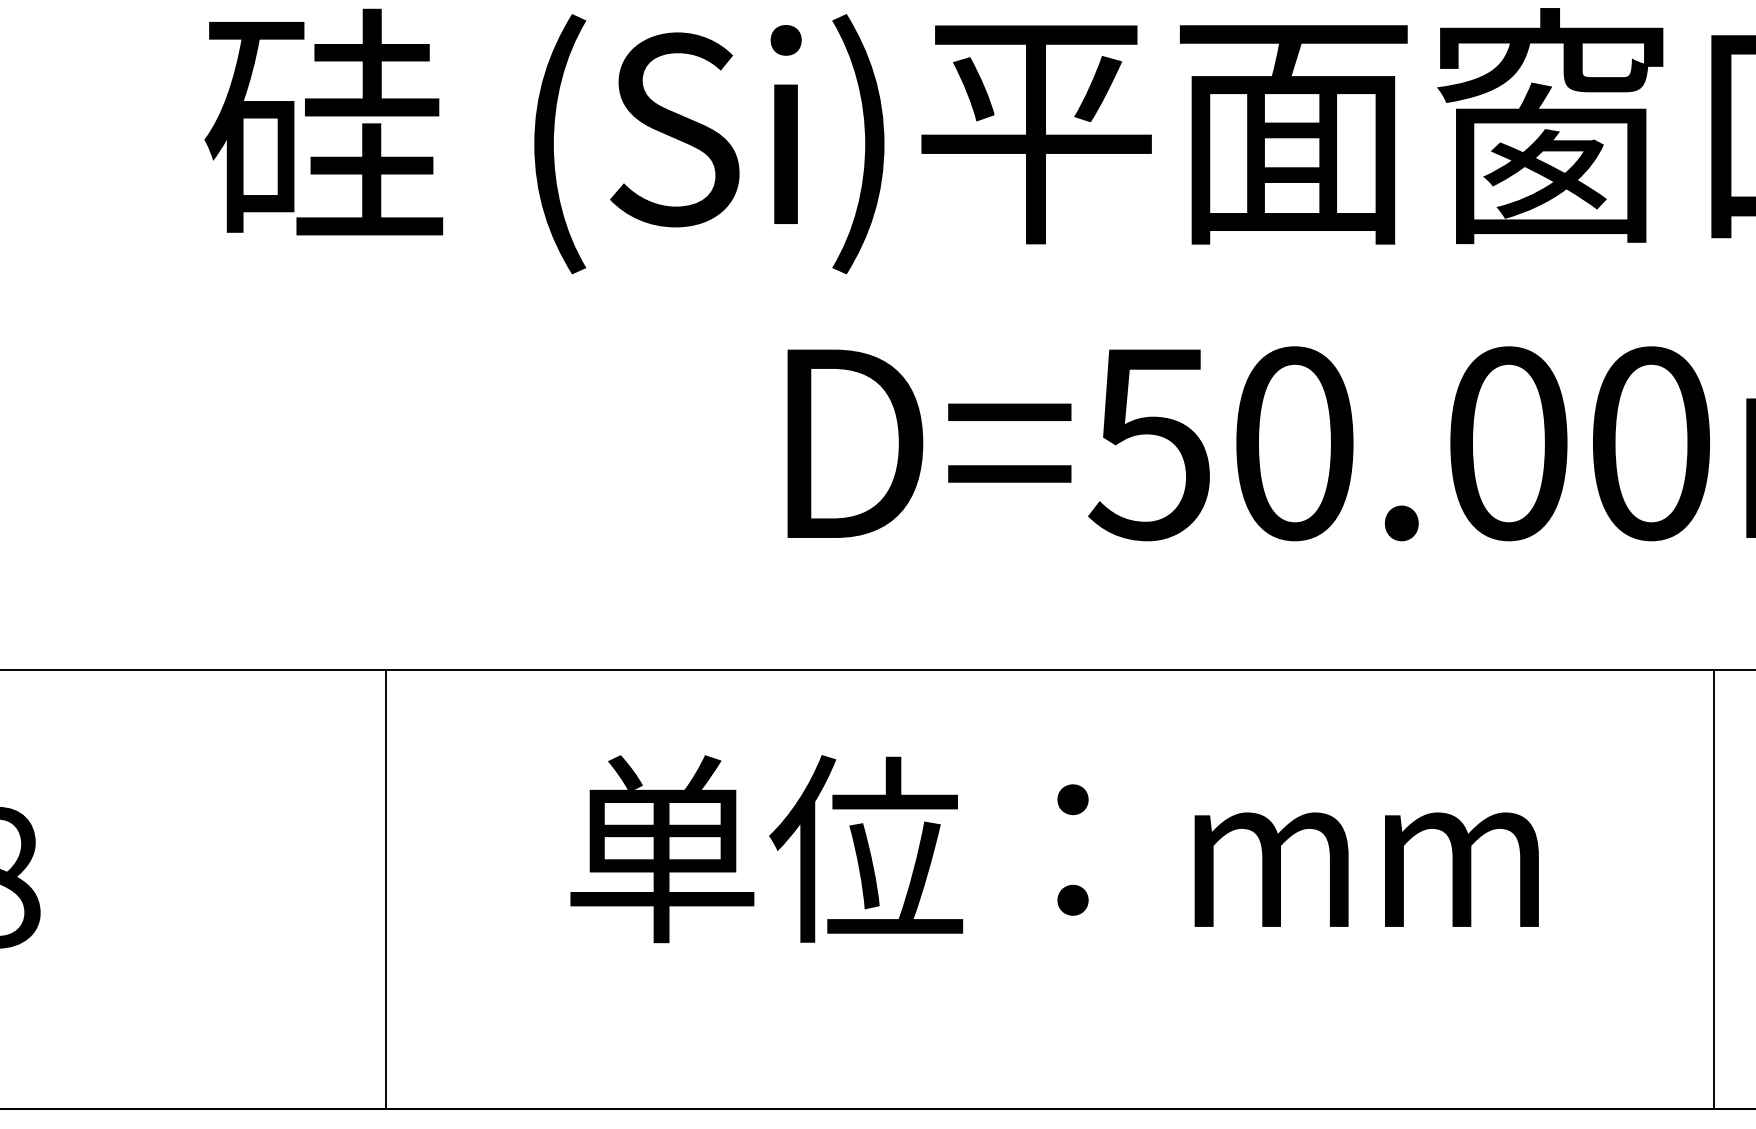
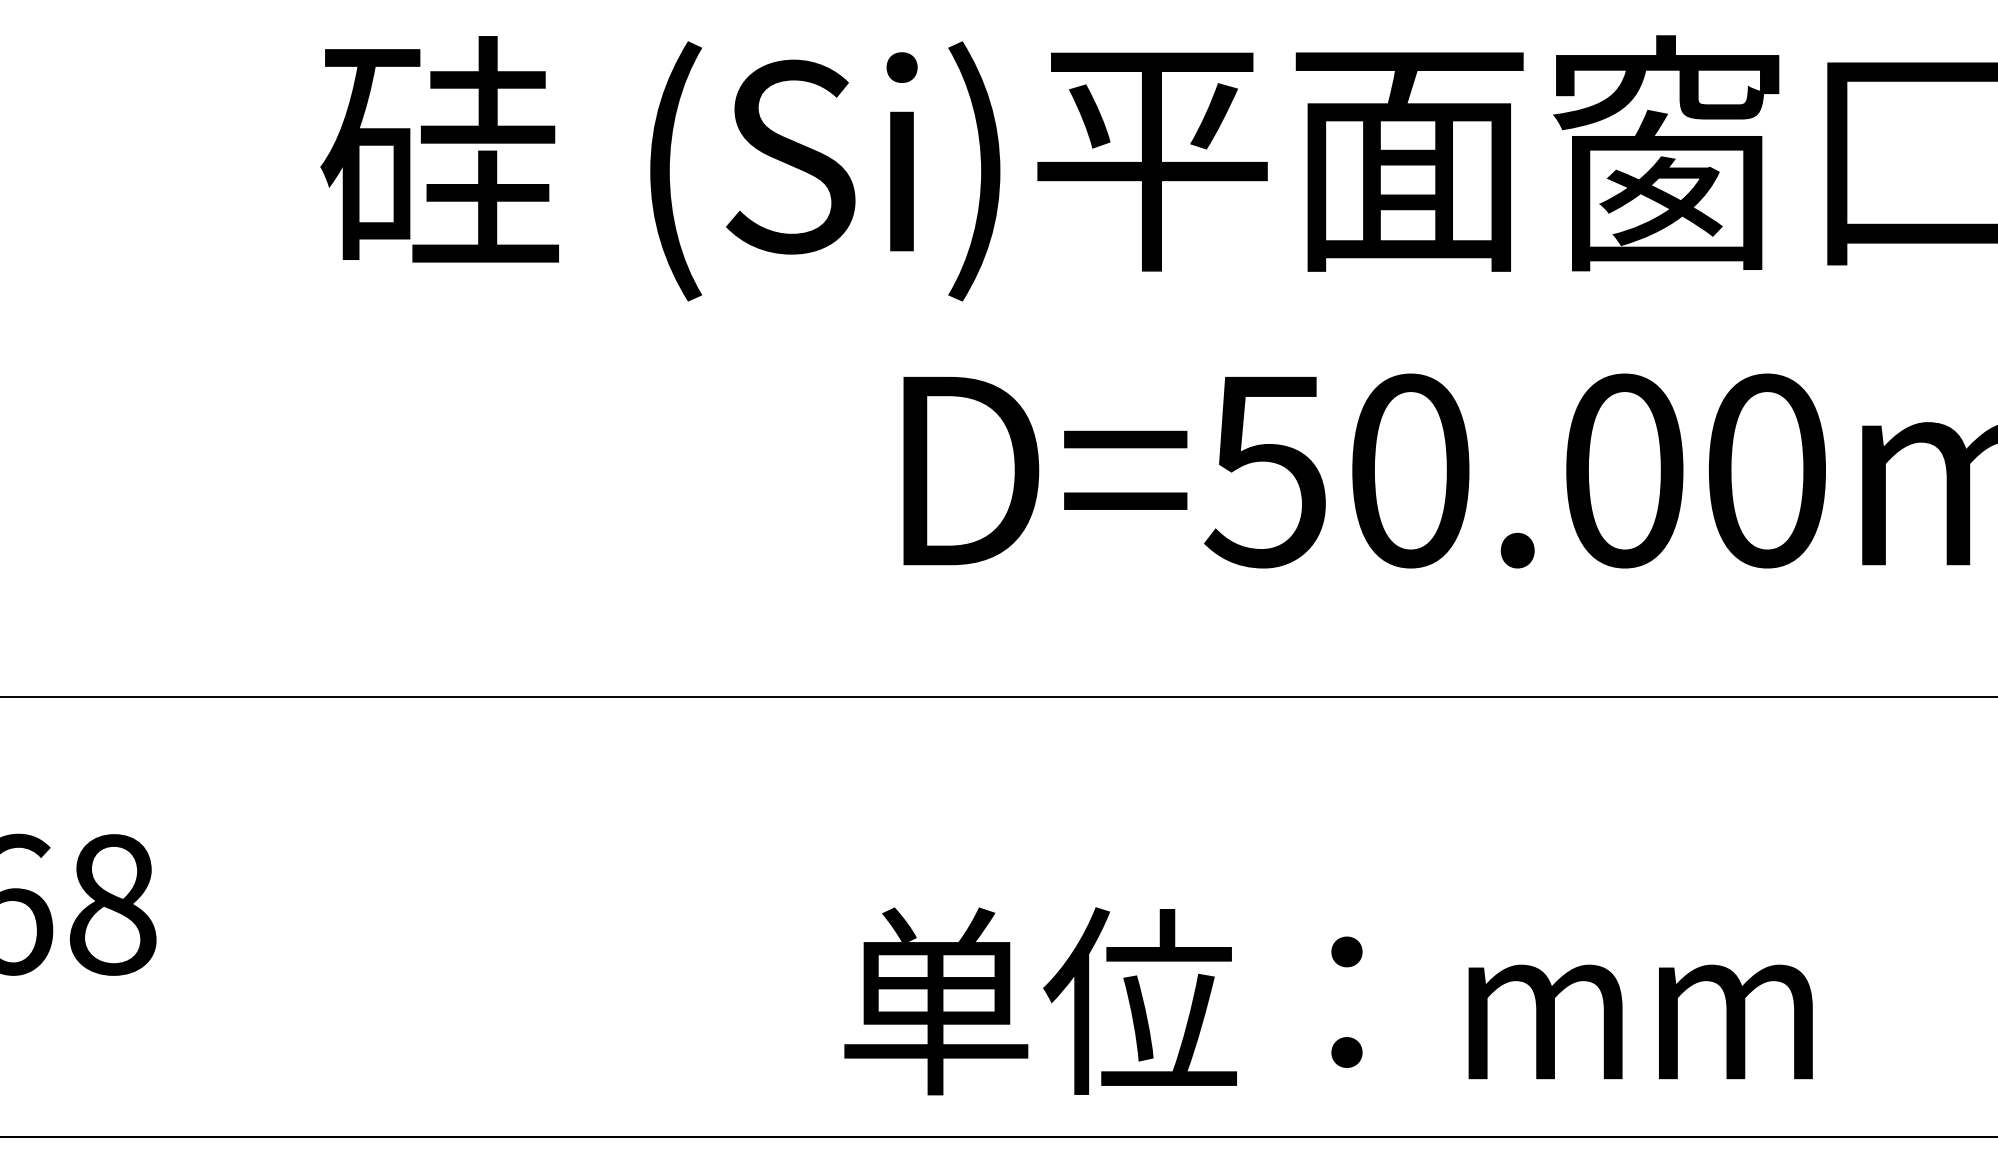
text: (1054, 849) -> (1328, 1001), moved
line: (386, 889) -> (502, 916), removed
line: (1713, 889) -> (1829, 916), removed

